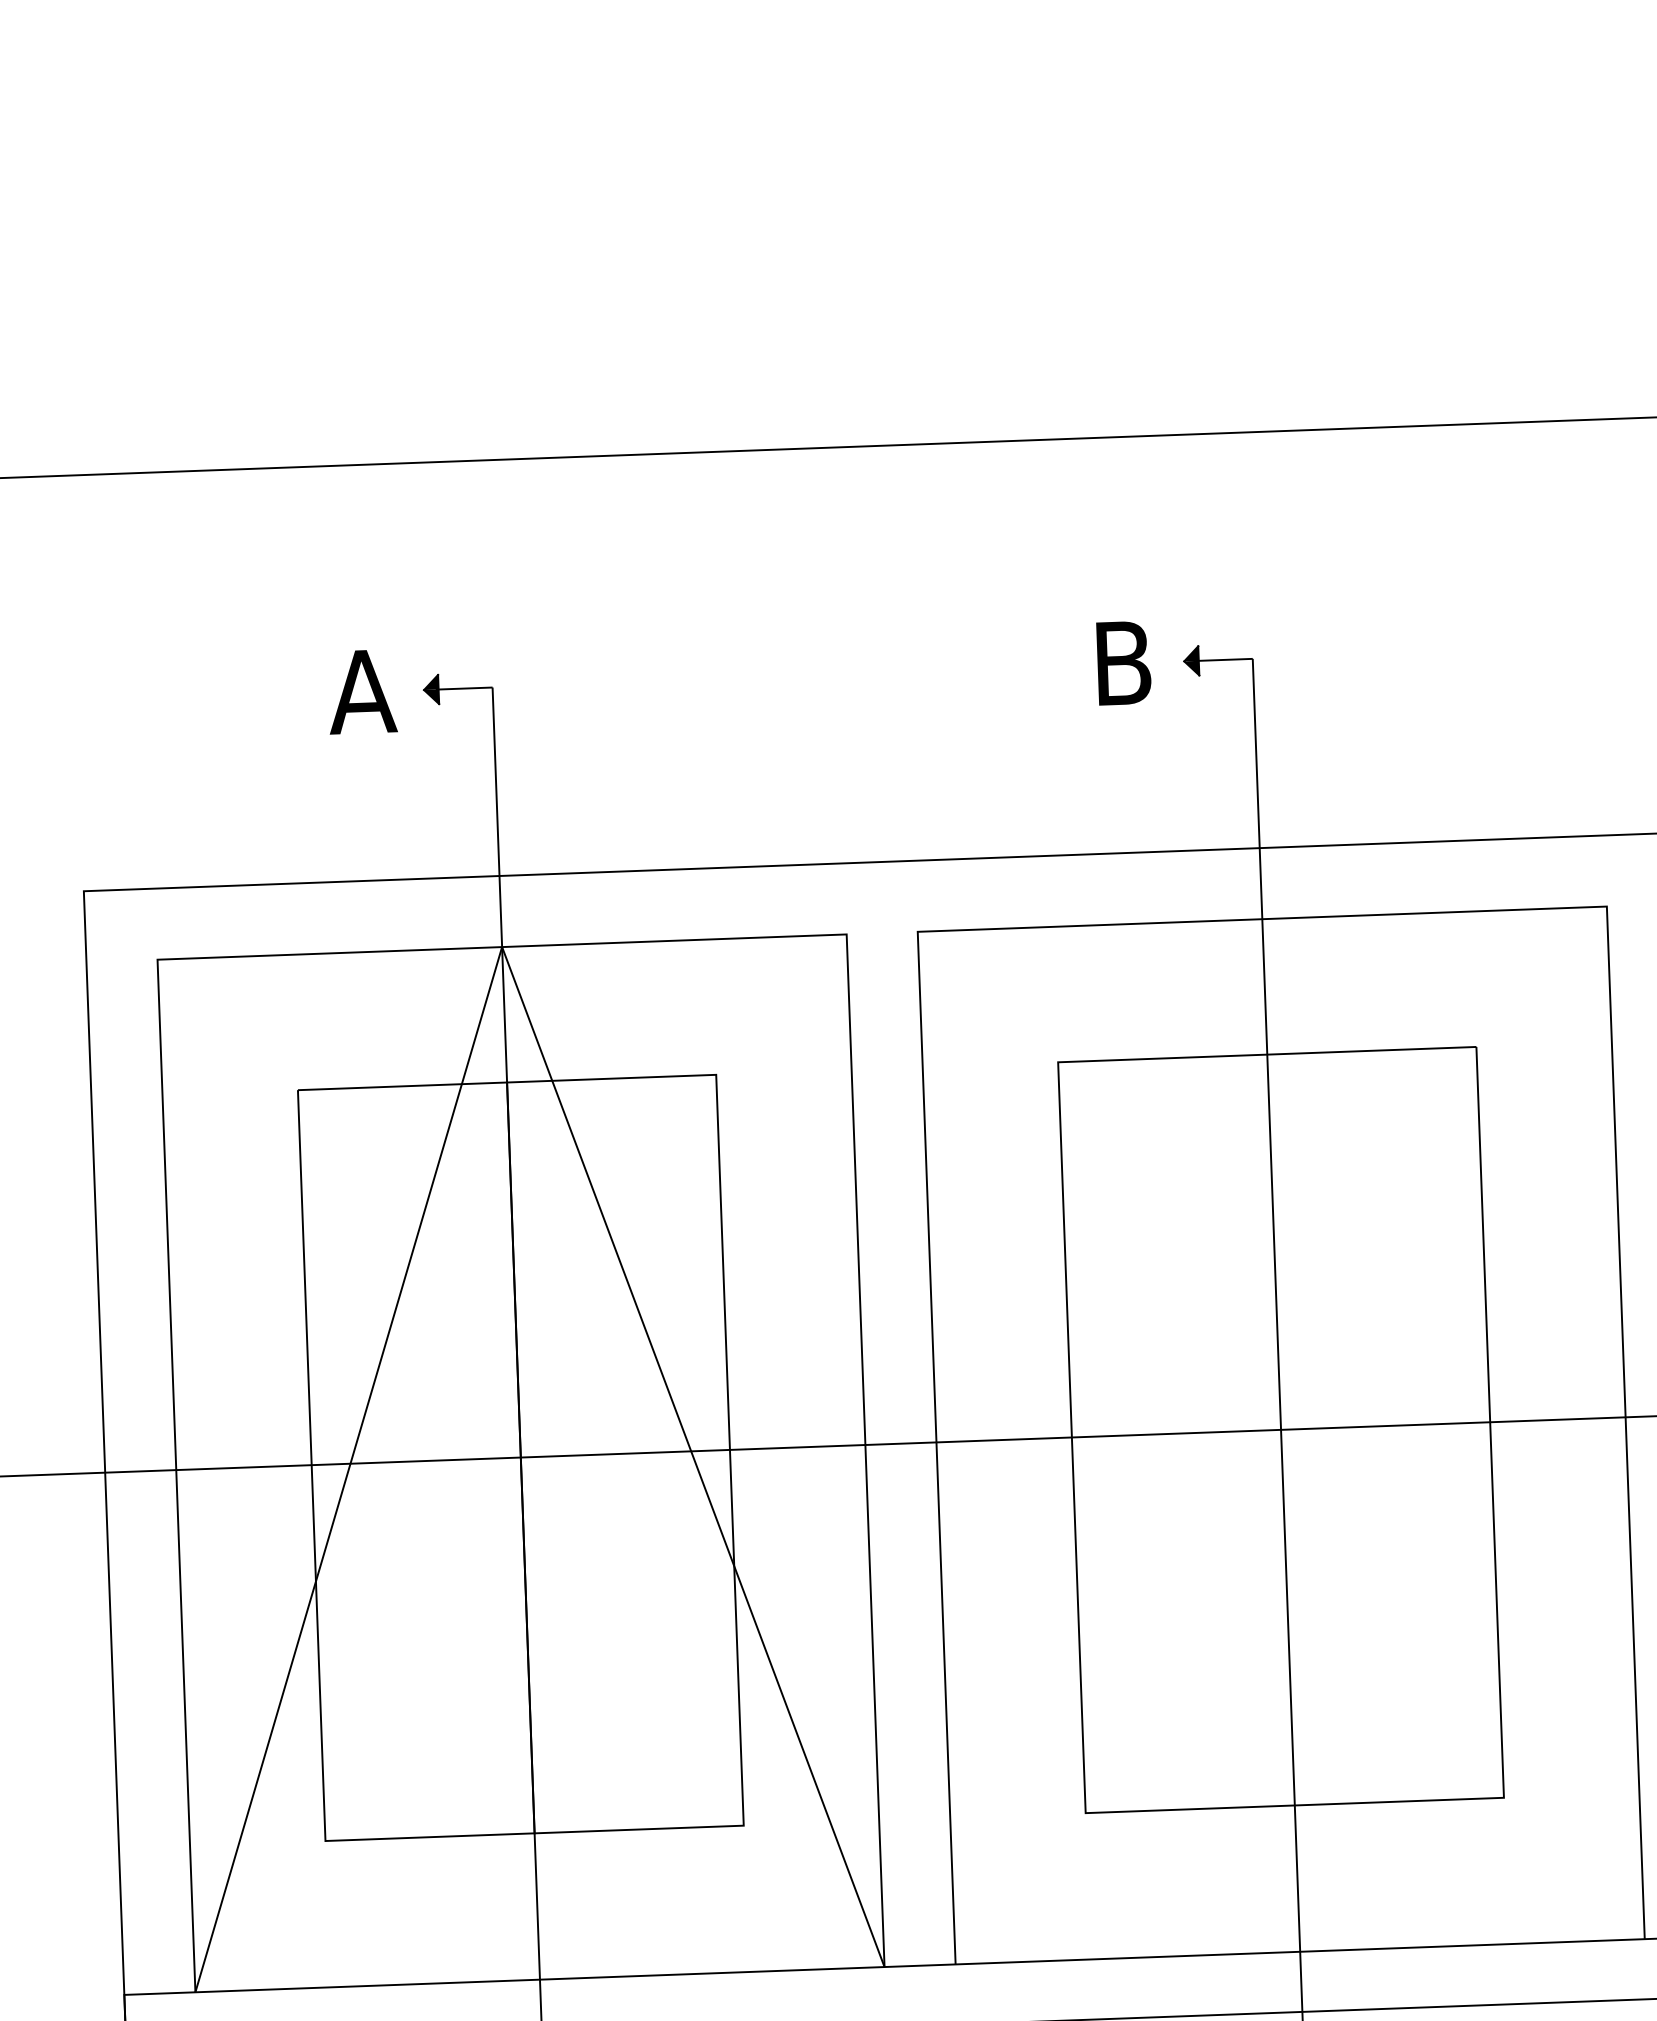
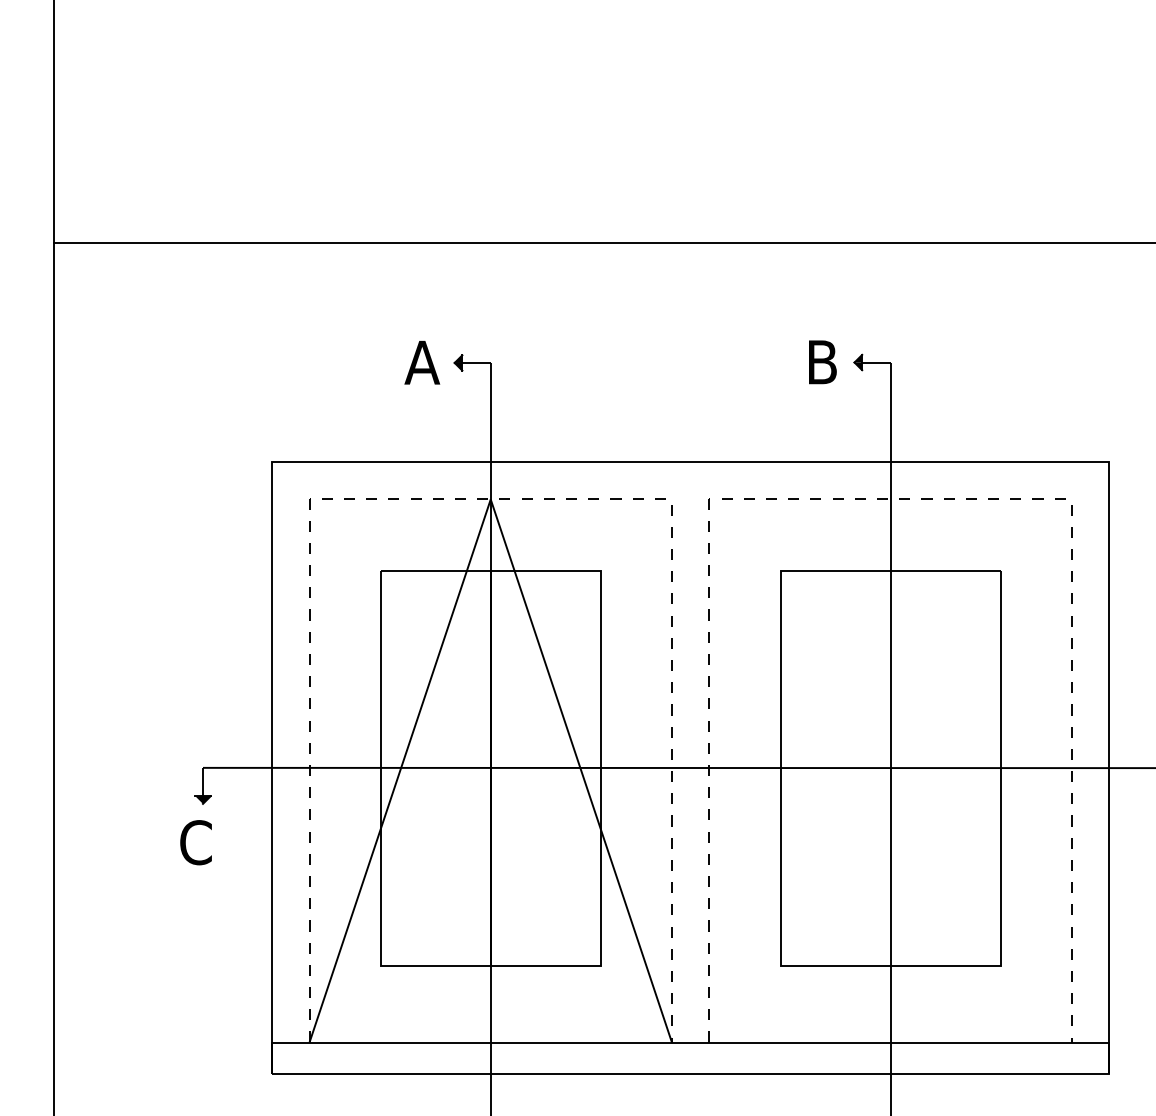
line: (1264, 919) -> (891, 499), solid -> dashed
line: (503, 947) -> (491, 499), solid -> dashed

